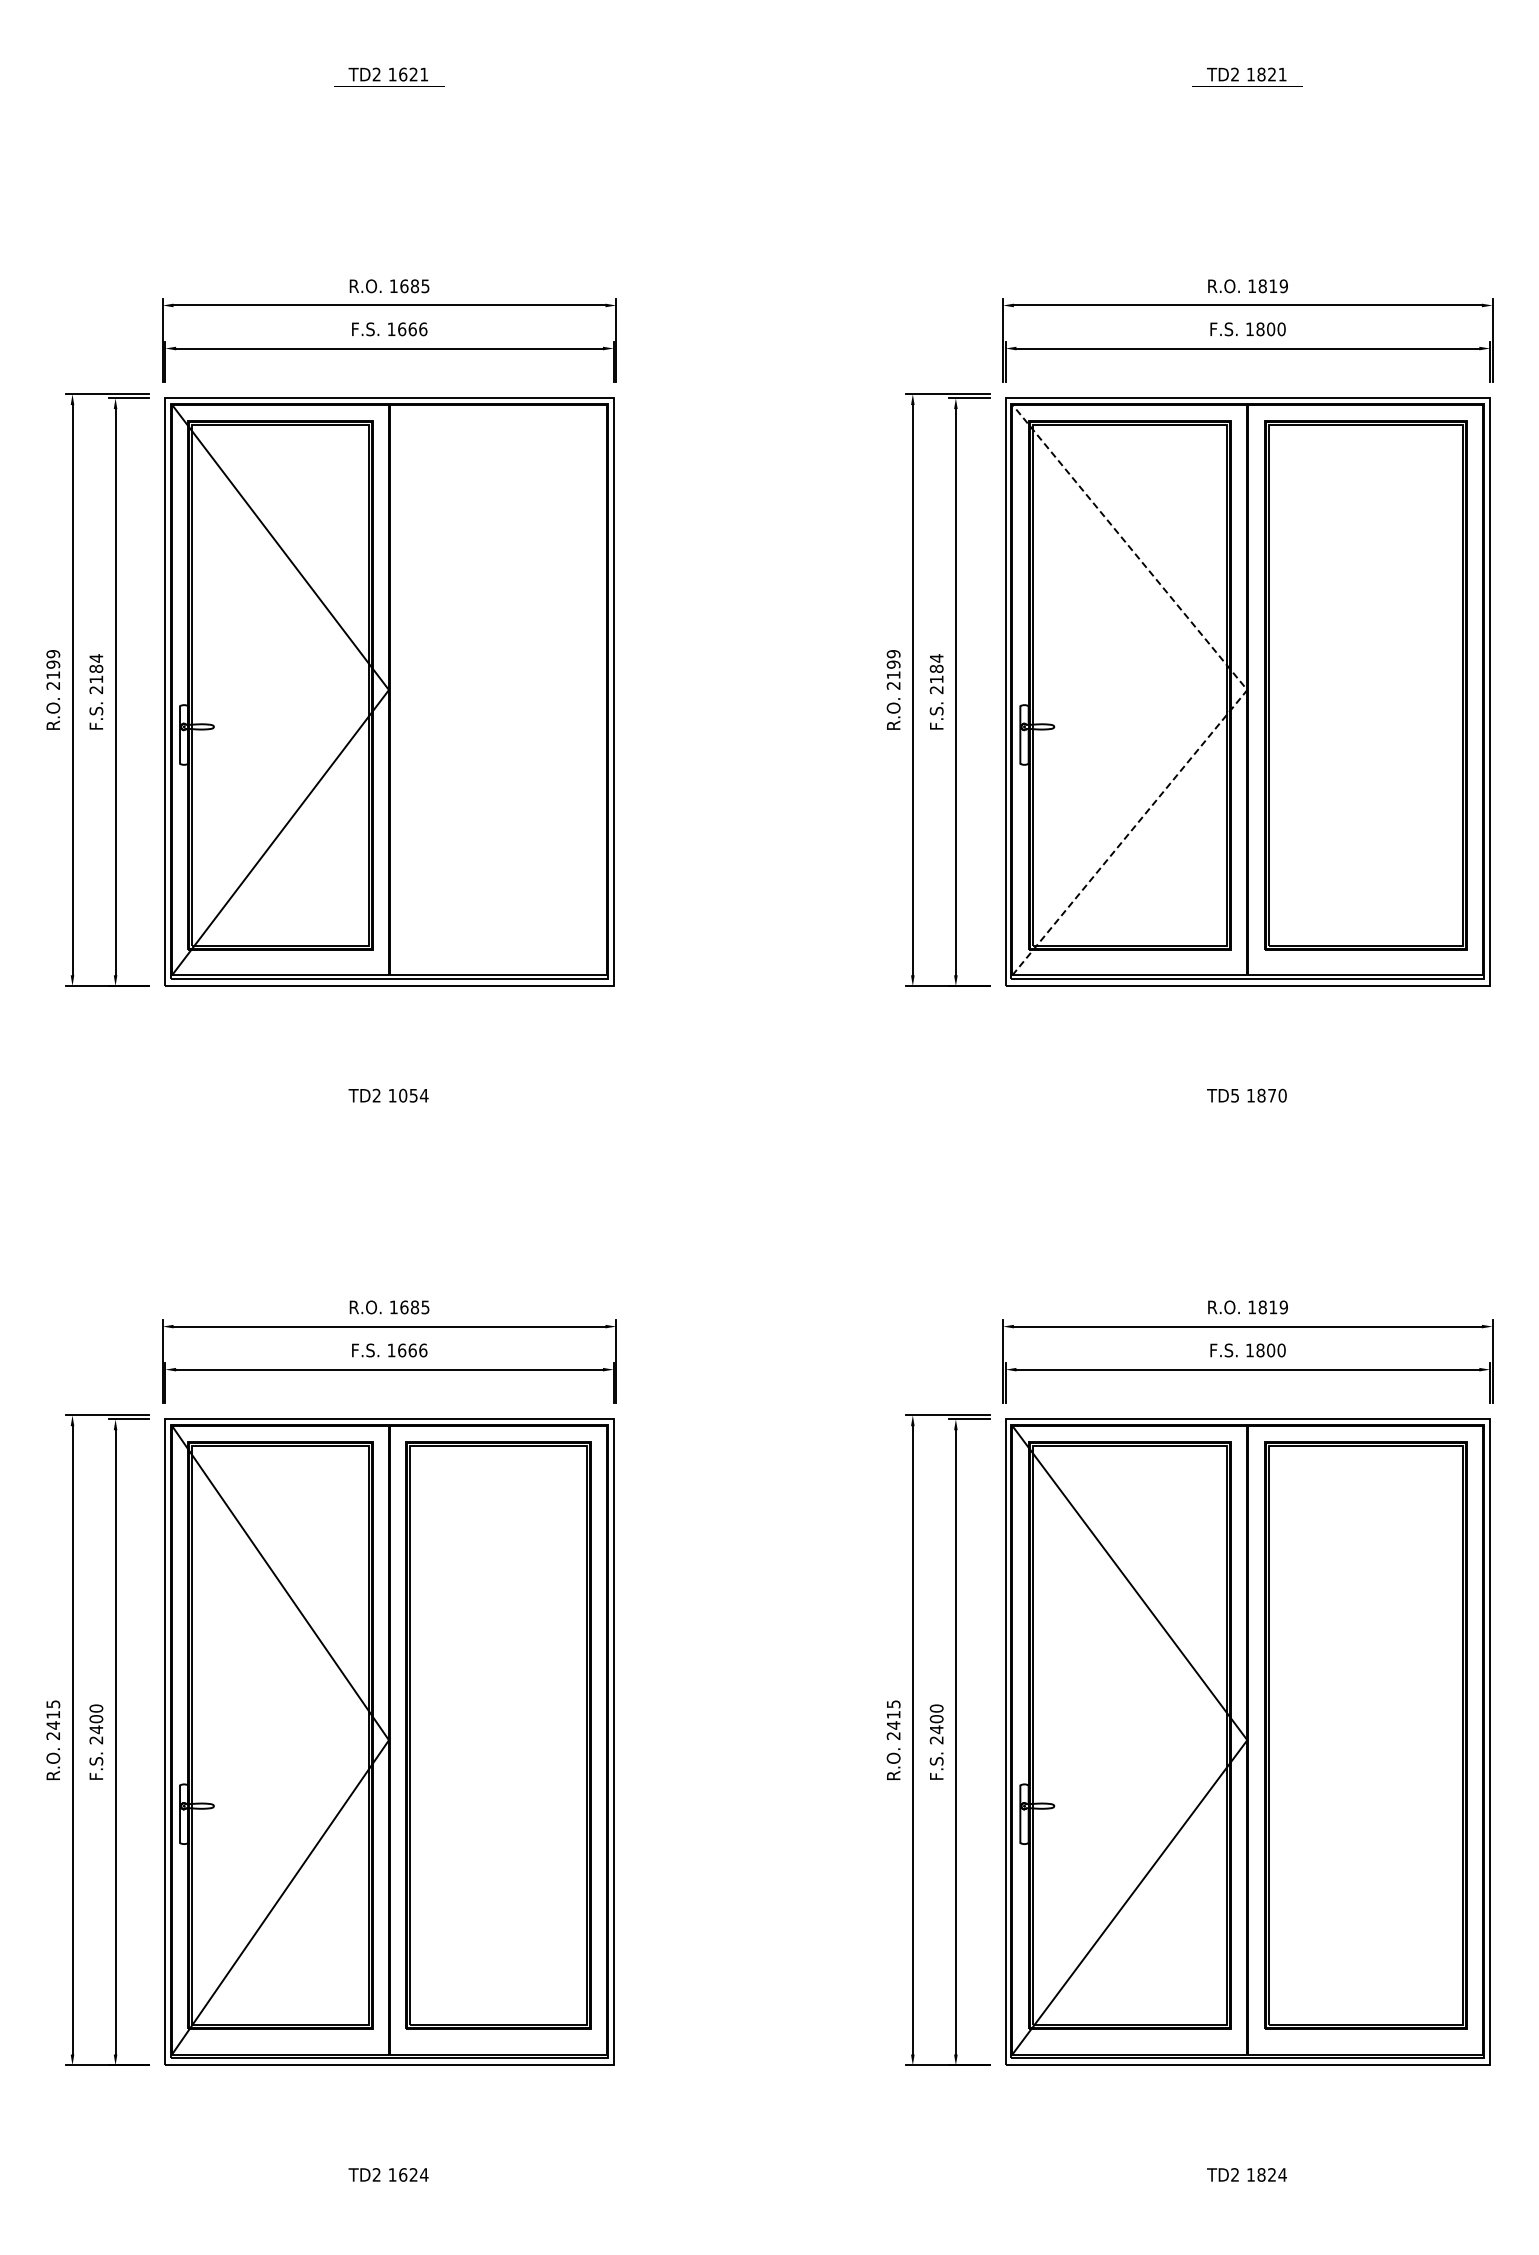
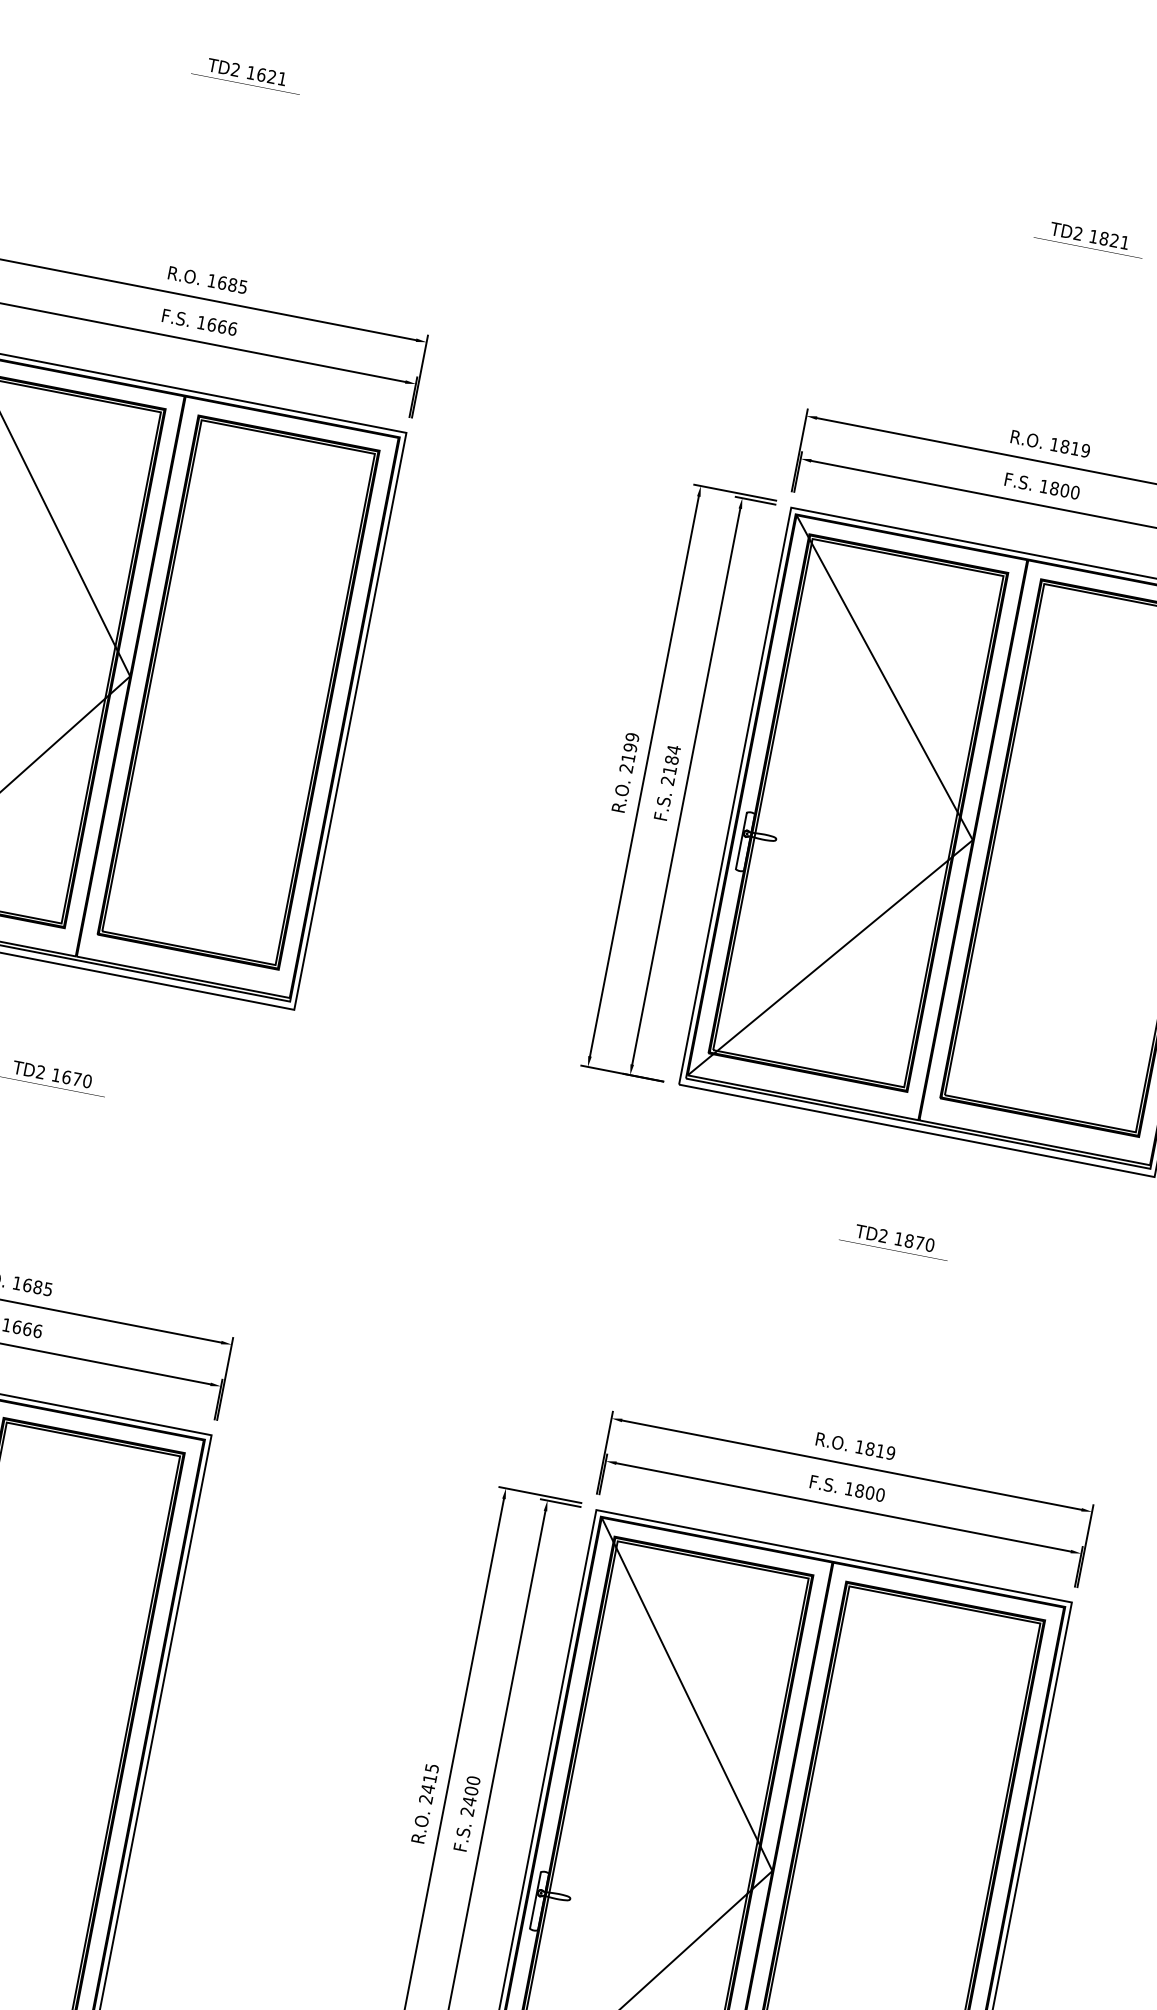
part: (498, 685) -> (238, 692), added
line: (1247, 690) -> (972, 840), dashed -> solid
text: (413, 1095) -> (76, 1079), 1054 -> 1670
text: (1234, 1095) -> (882, 1235), TD5 -> TD2

